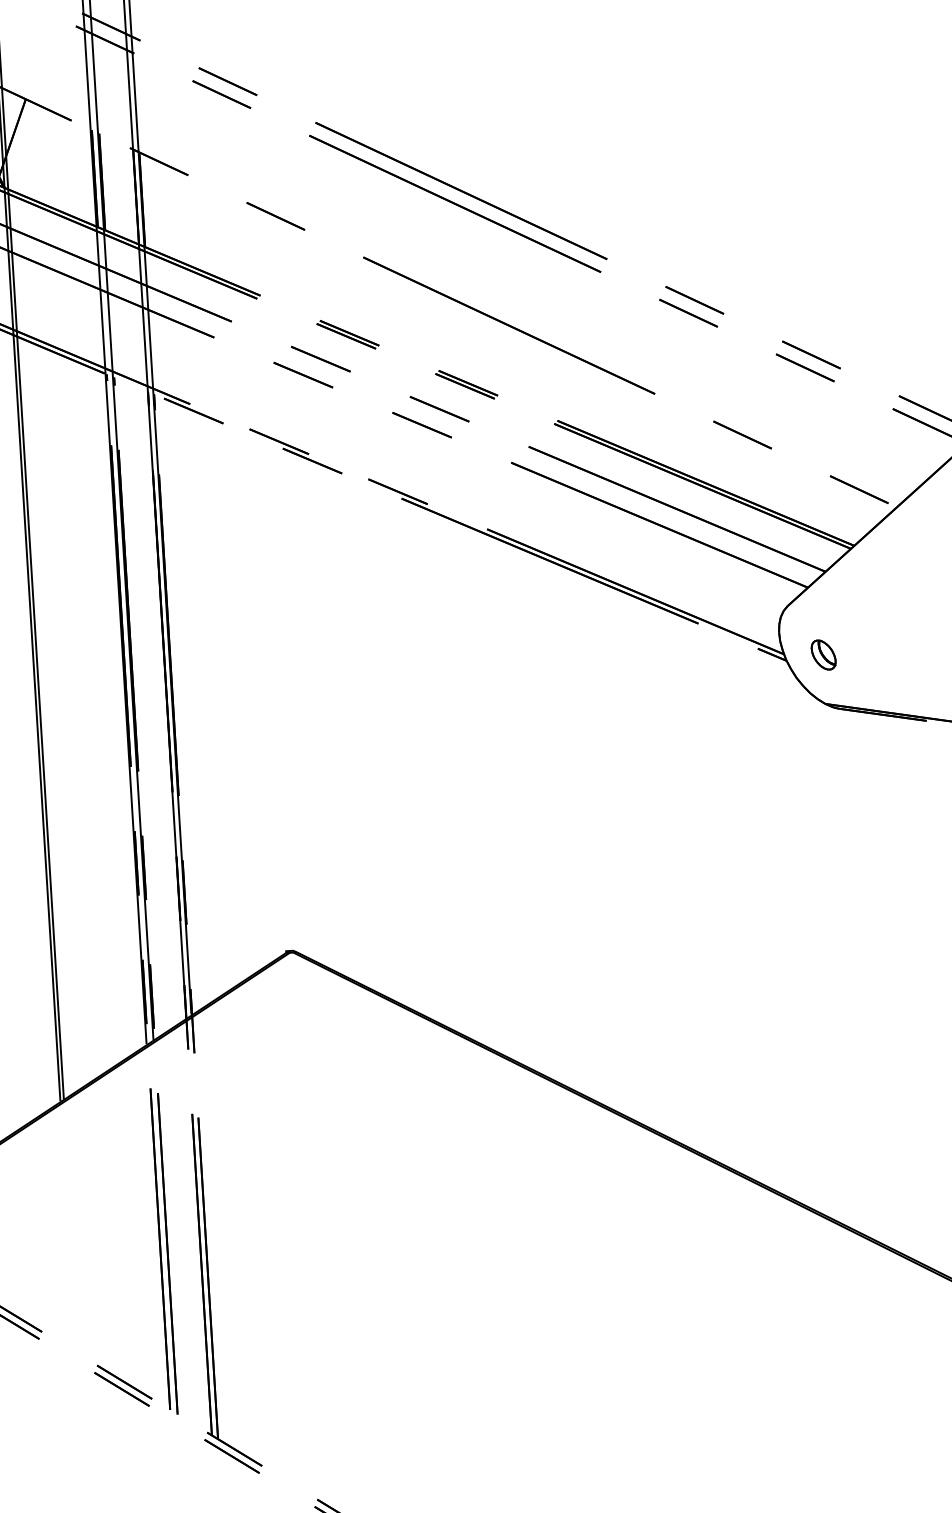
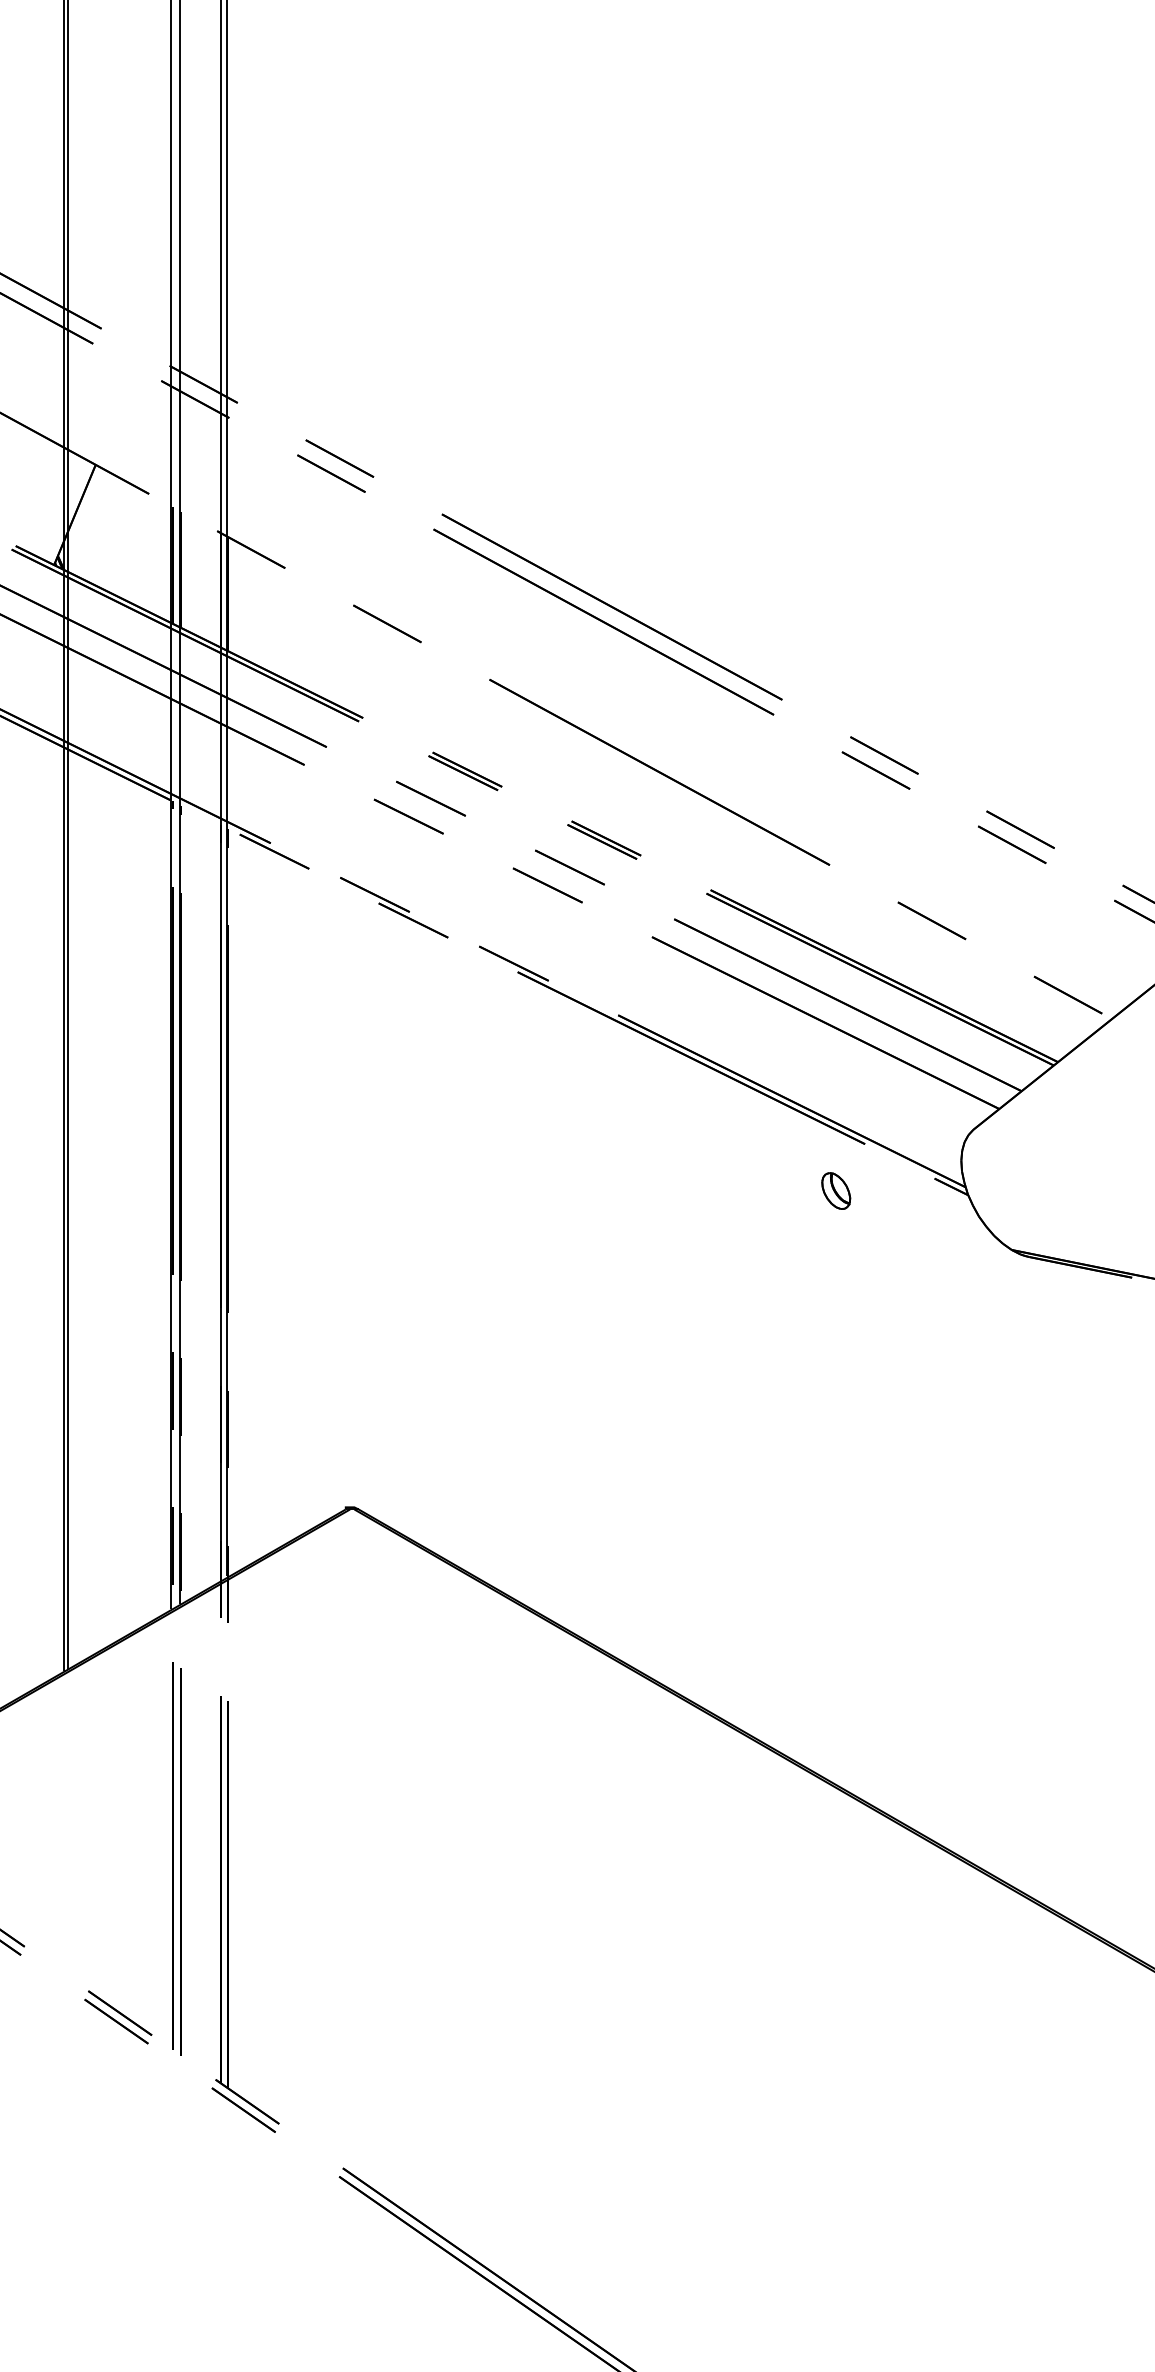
part: (823, 654) -> (836, 1190), moved

